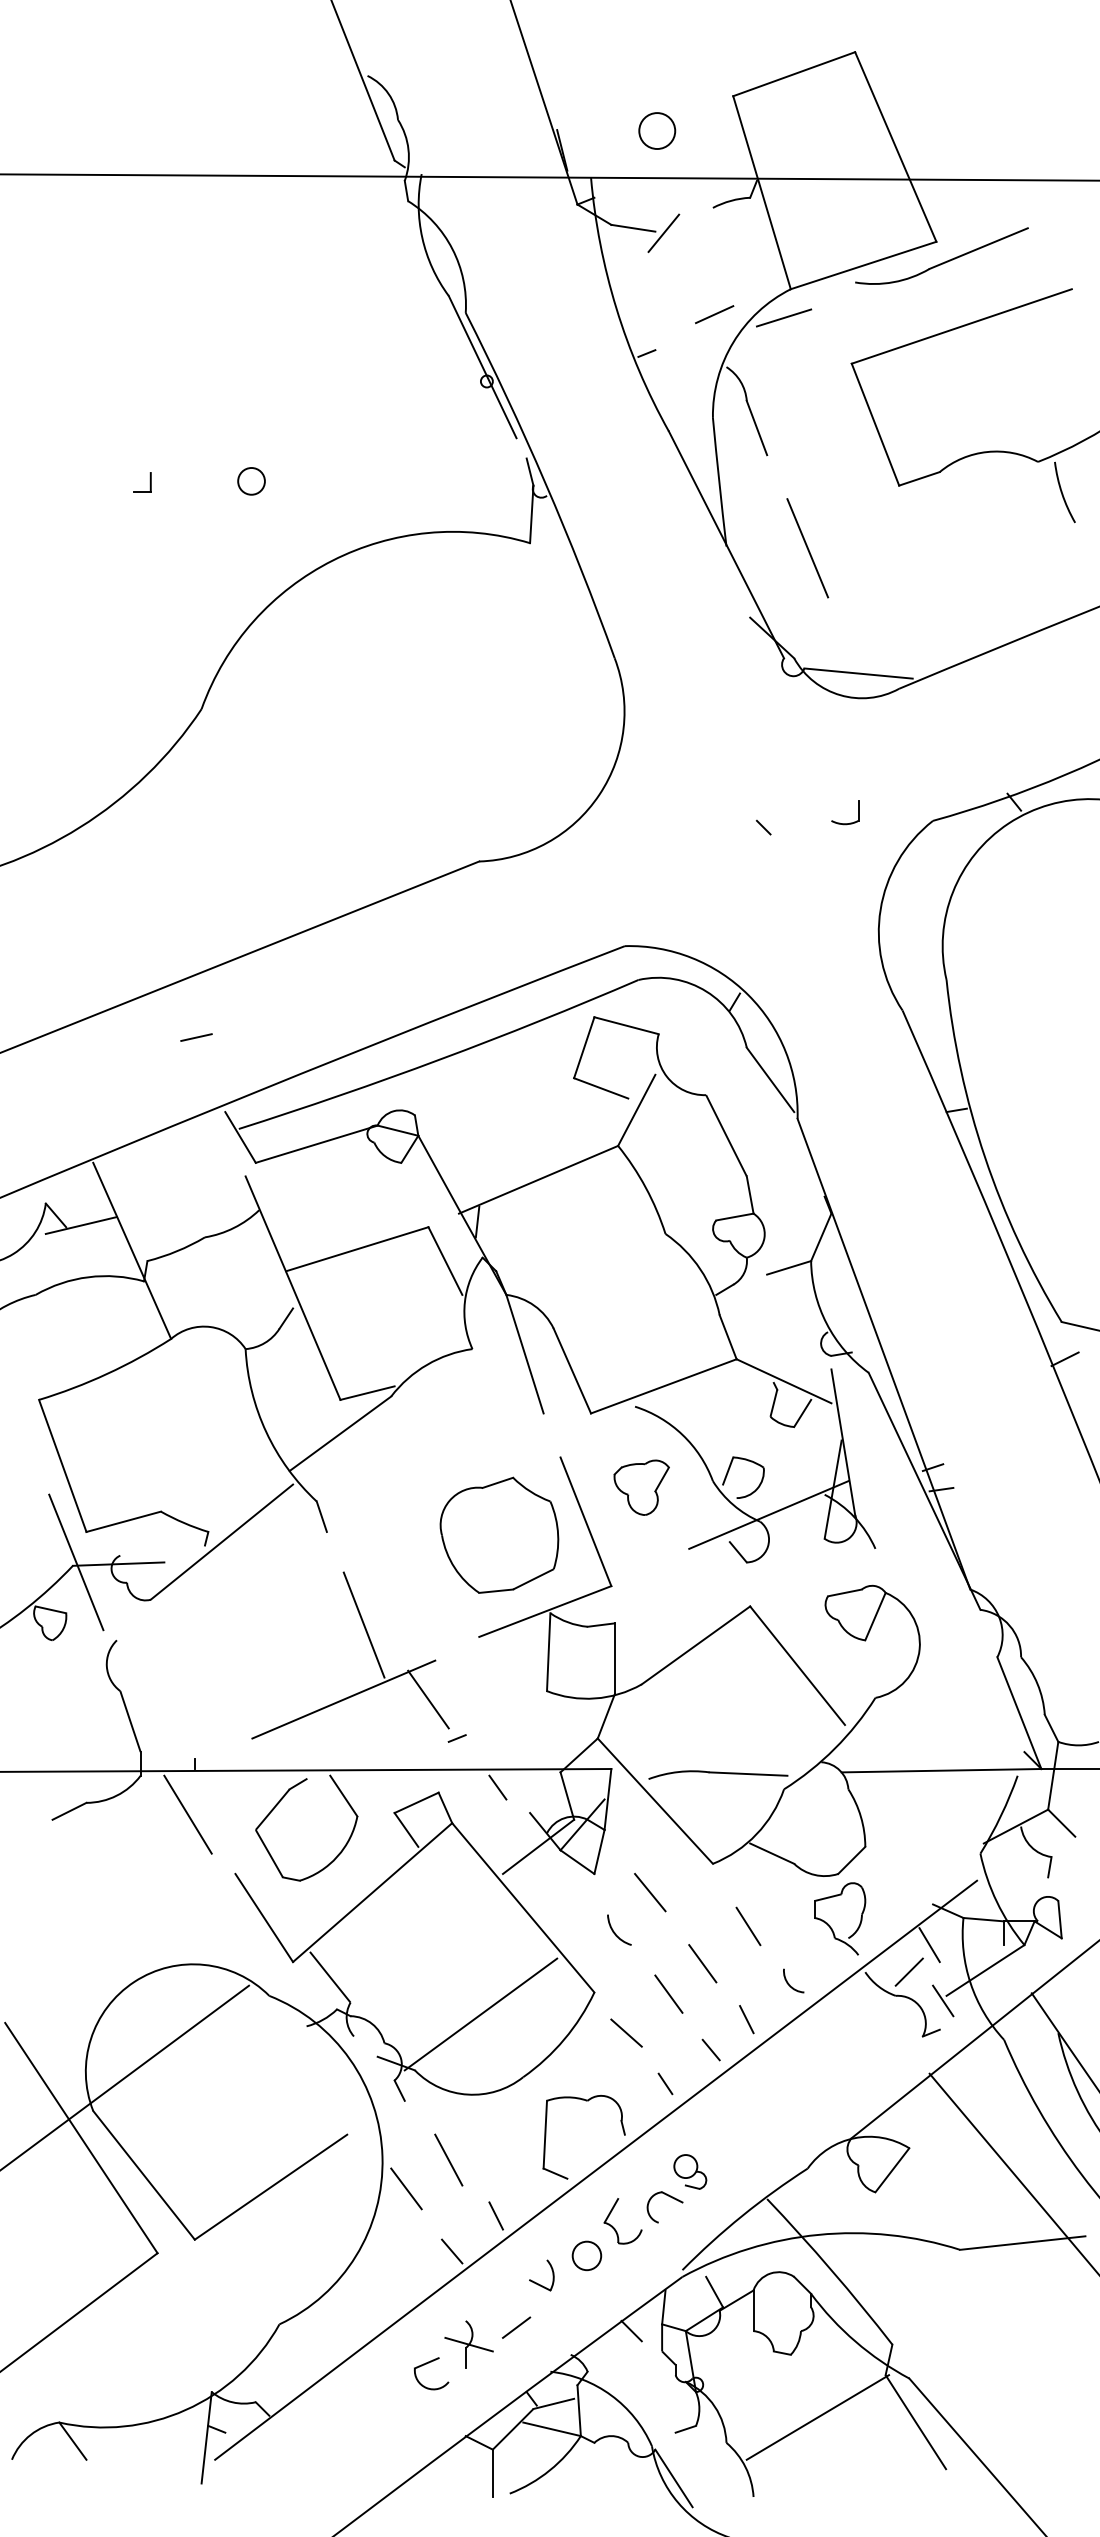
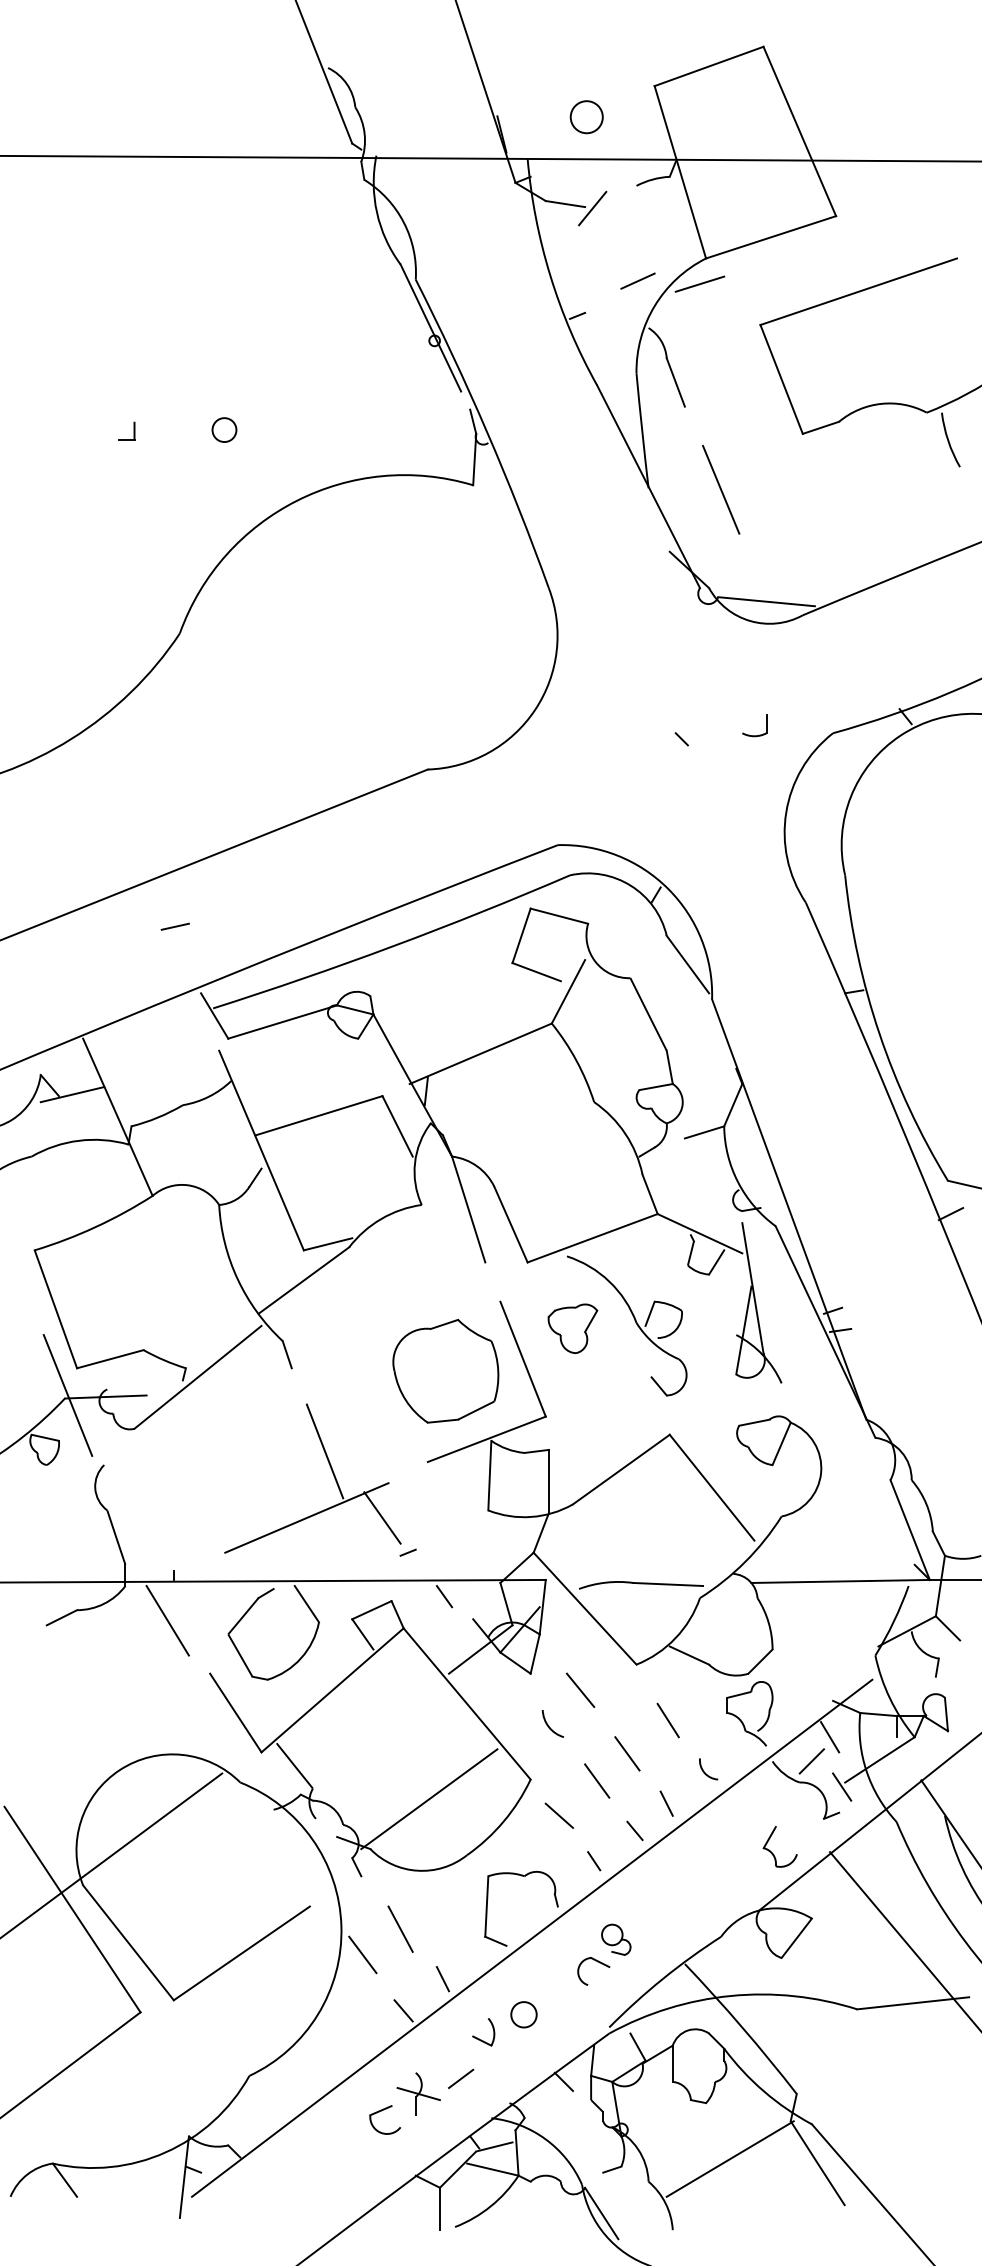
part: (941, 255) -> (840, 228), removed
line: (768, 1514) -> (686, 1352), removed
part: (614, 2227) -> (772, 1852), moved

